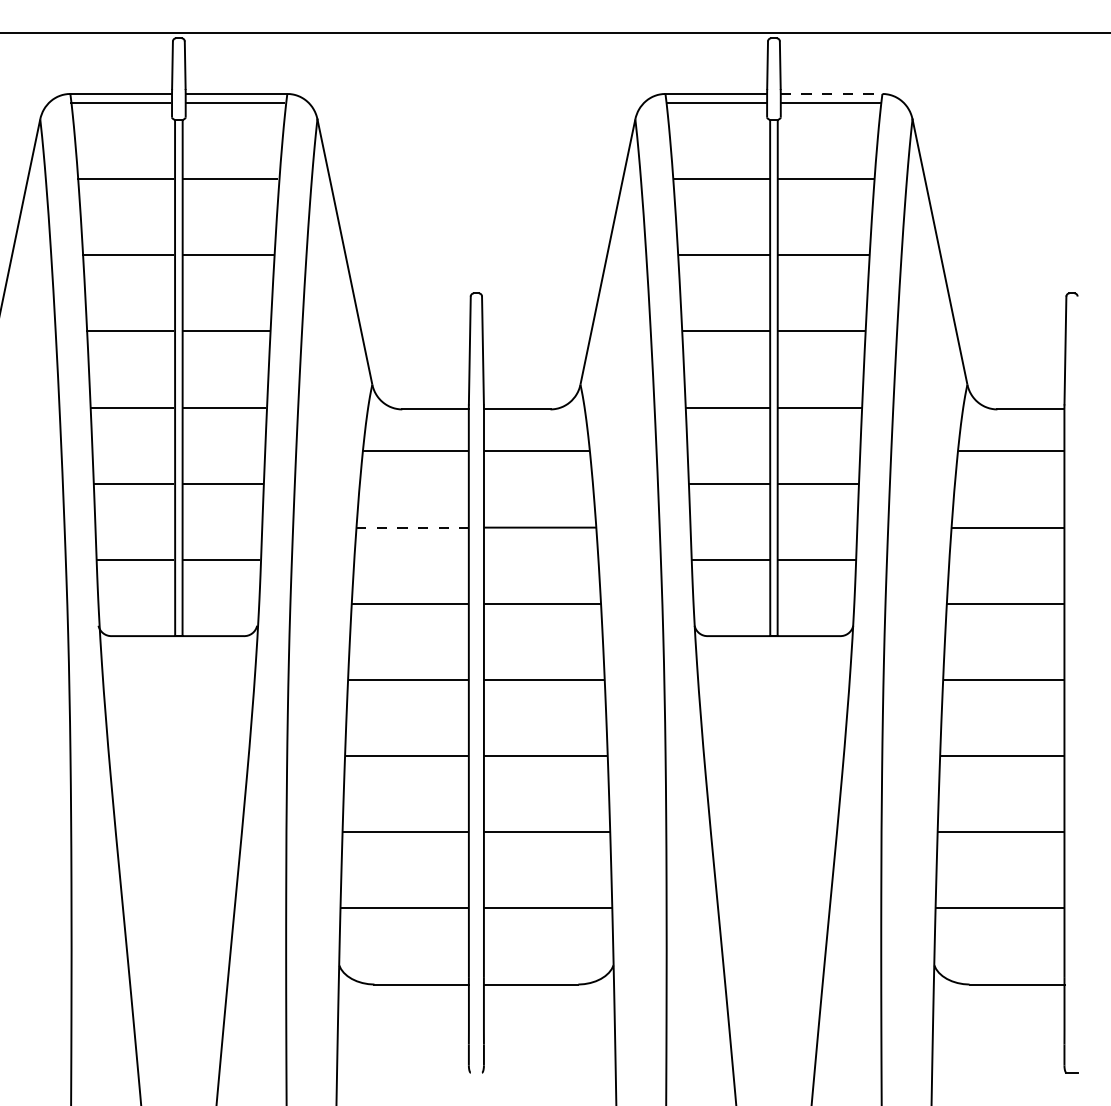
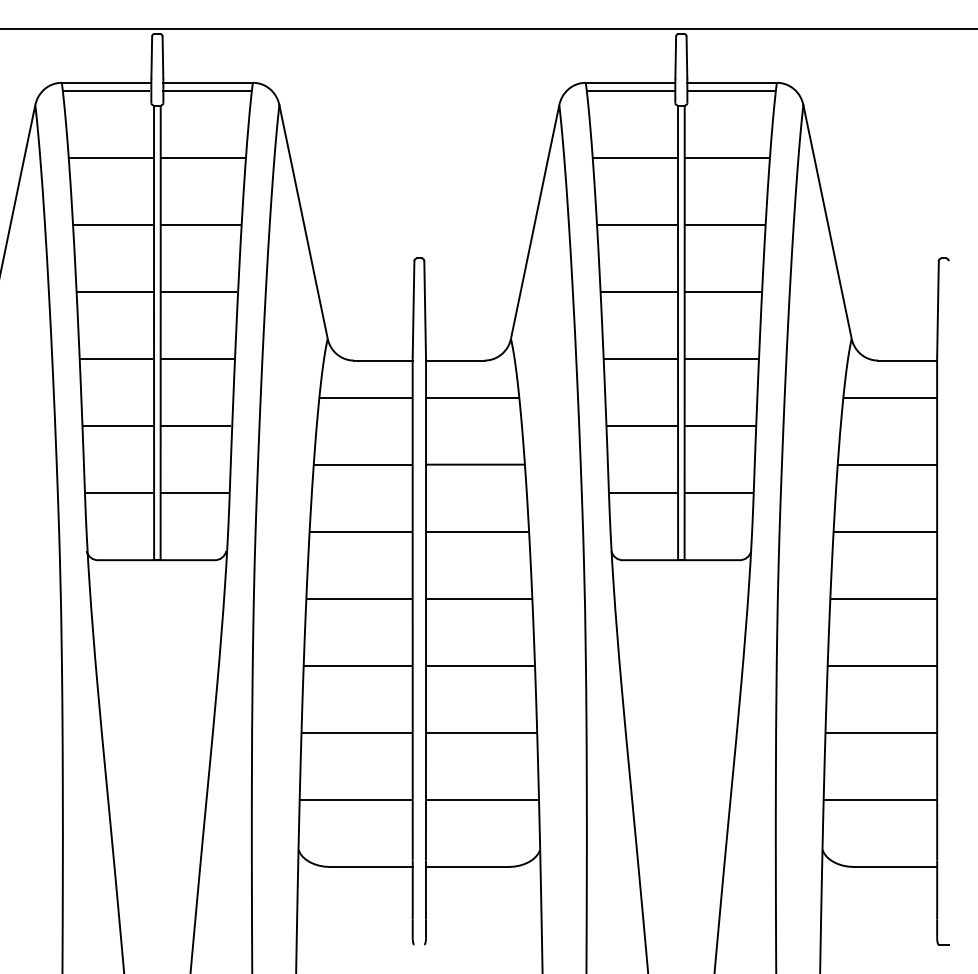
line: (832, 93) -> (732, 82), dashed -> solid
line: (412, 527) -> (363, 464), dashed -> solid

